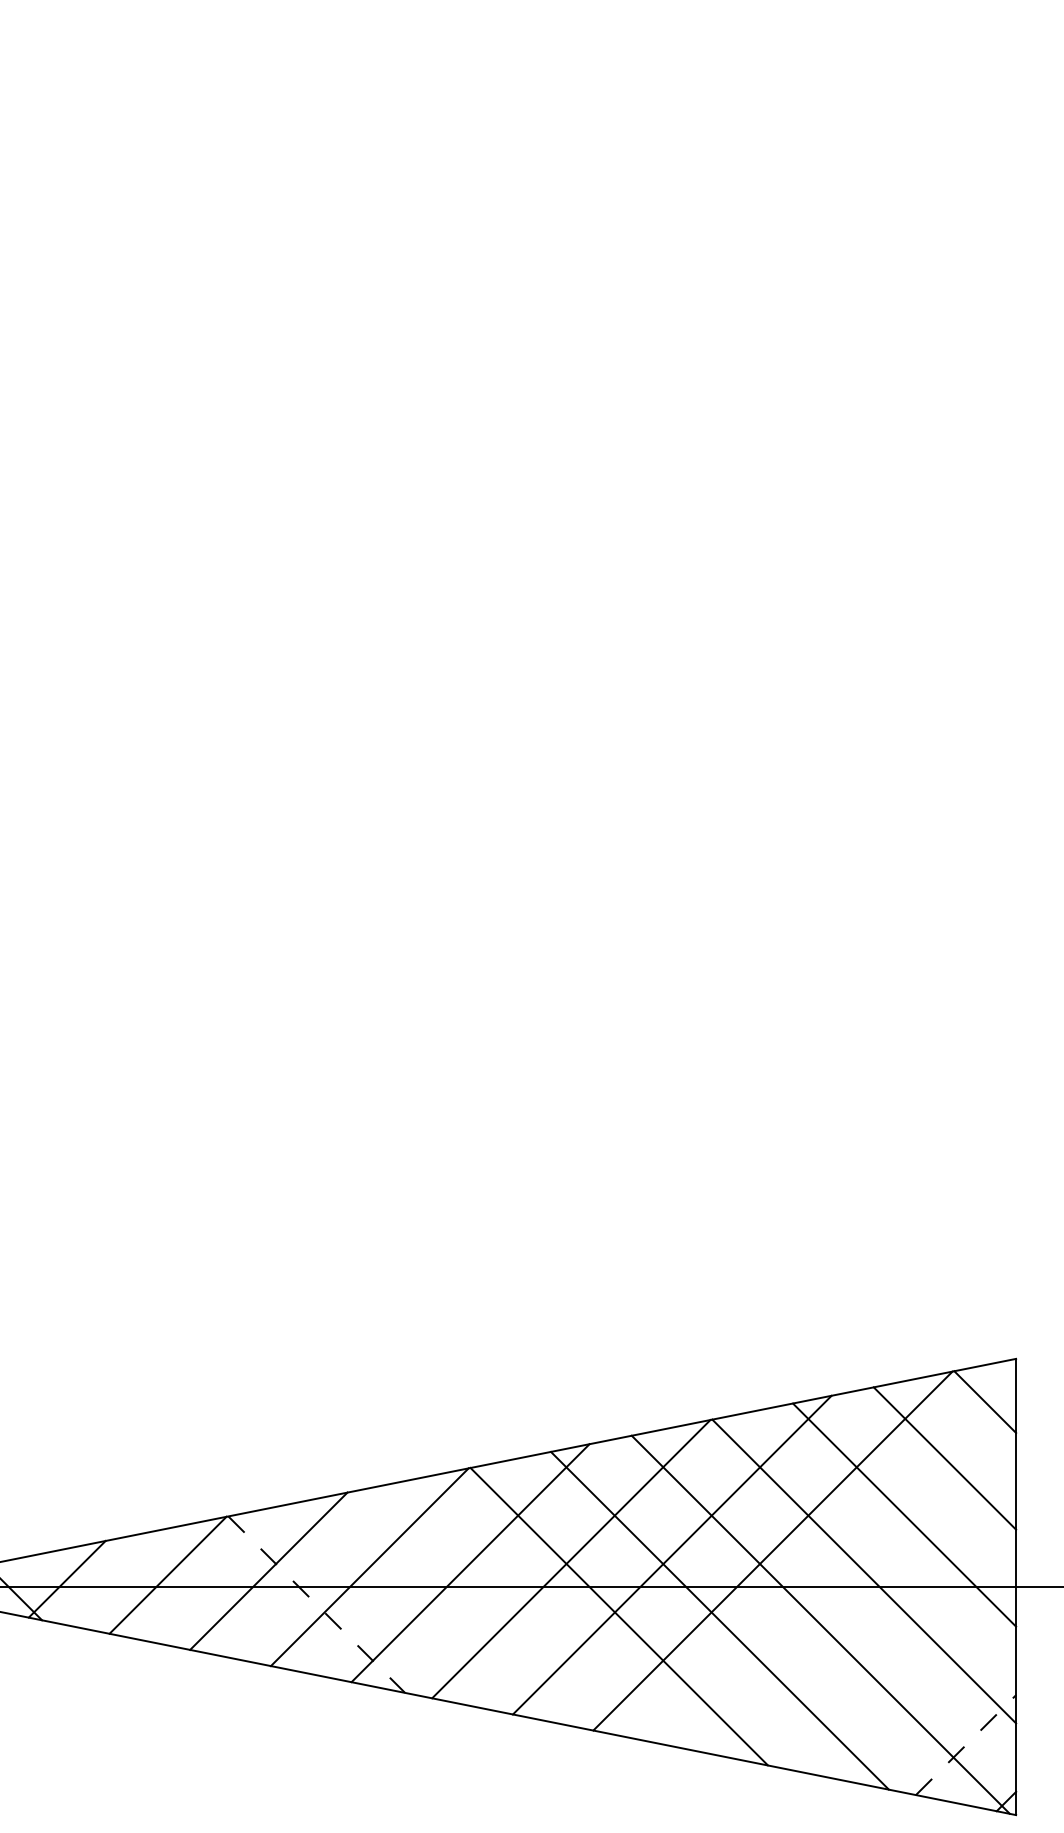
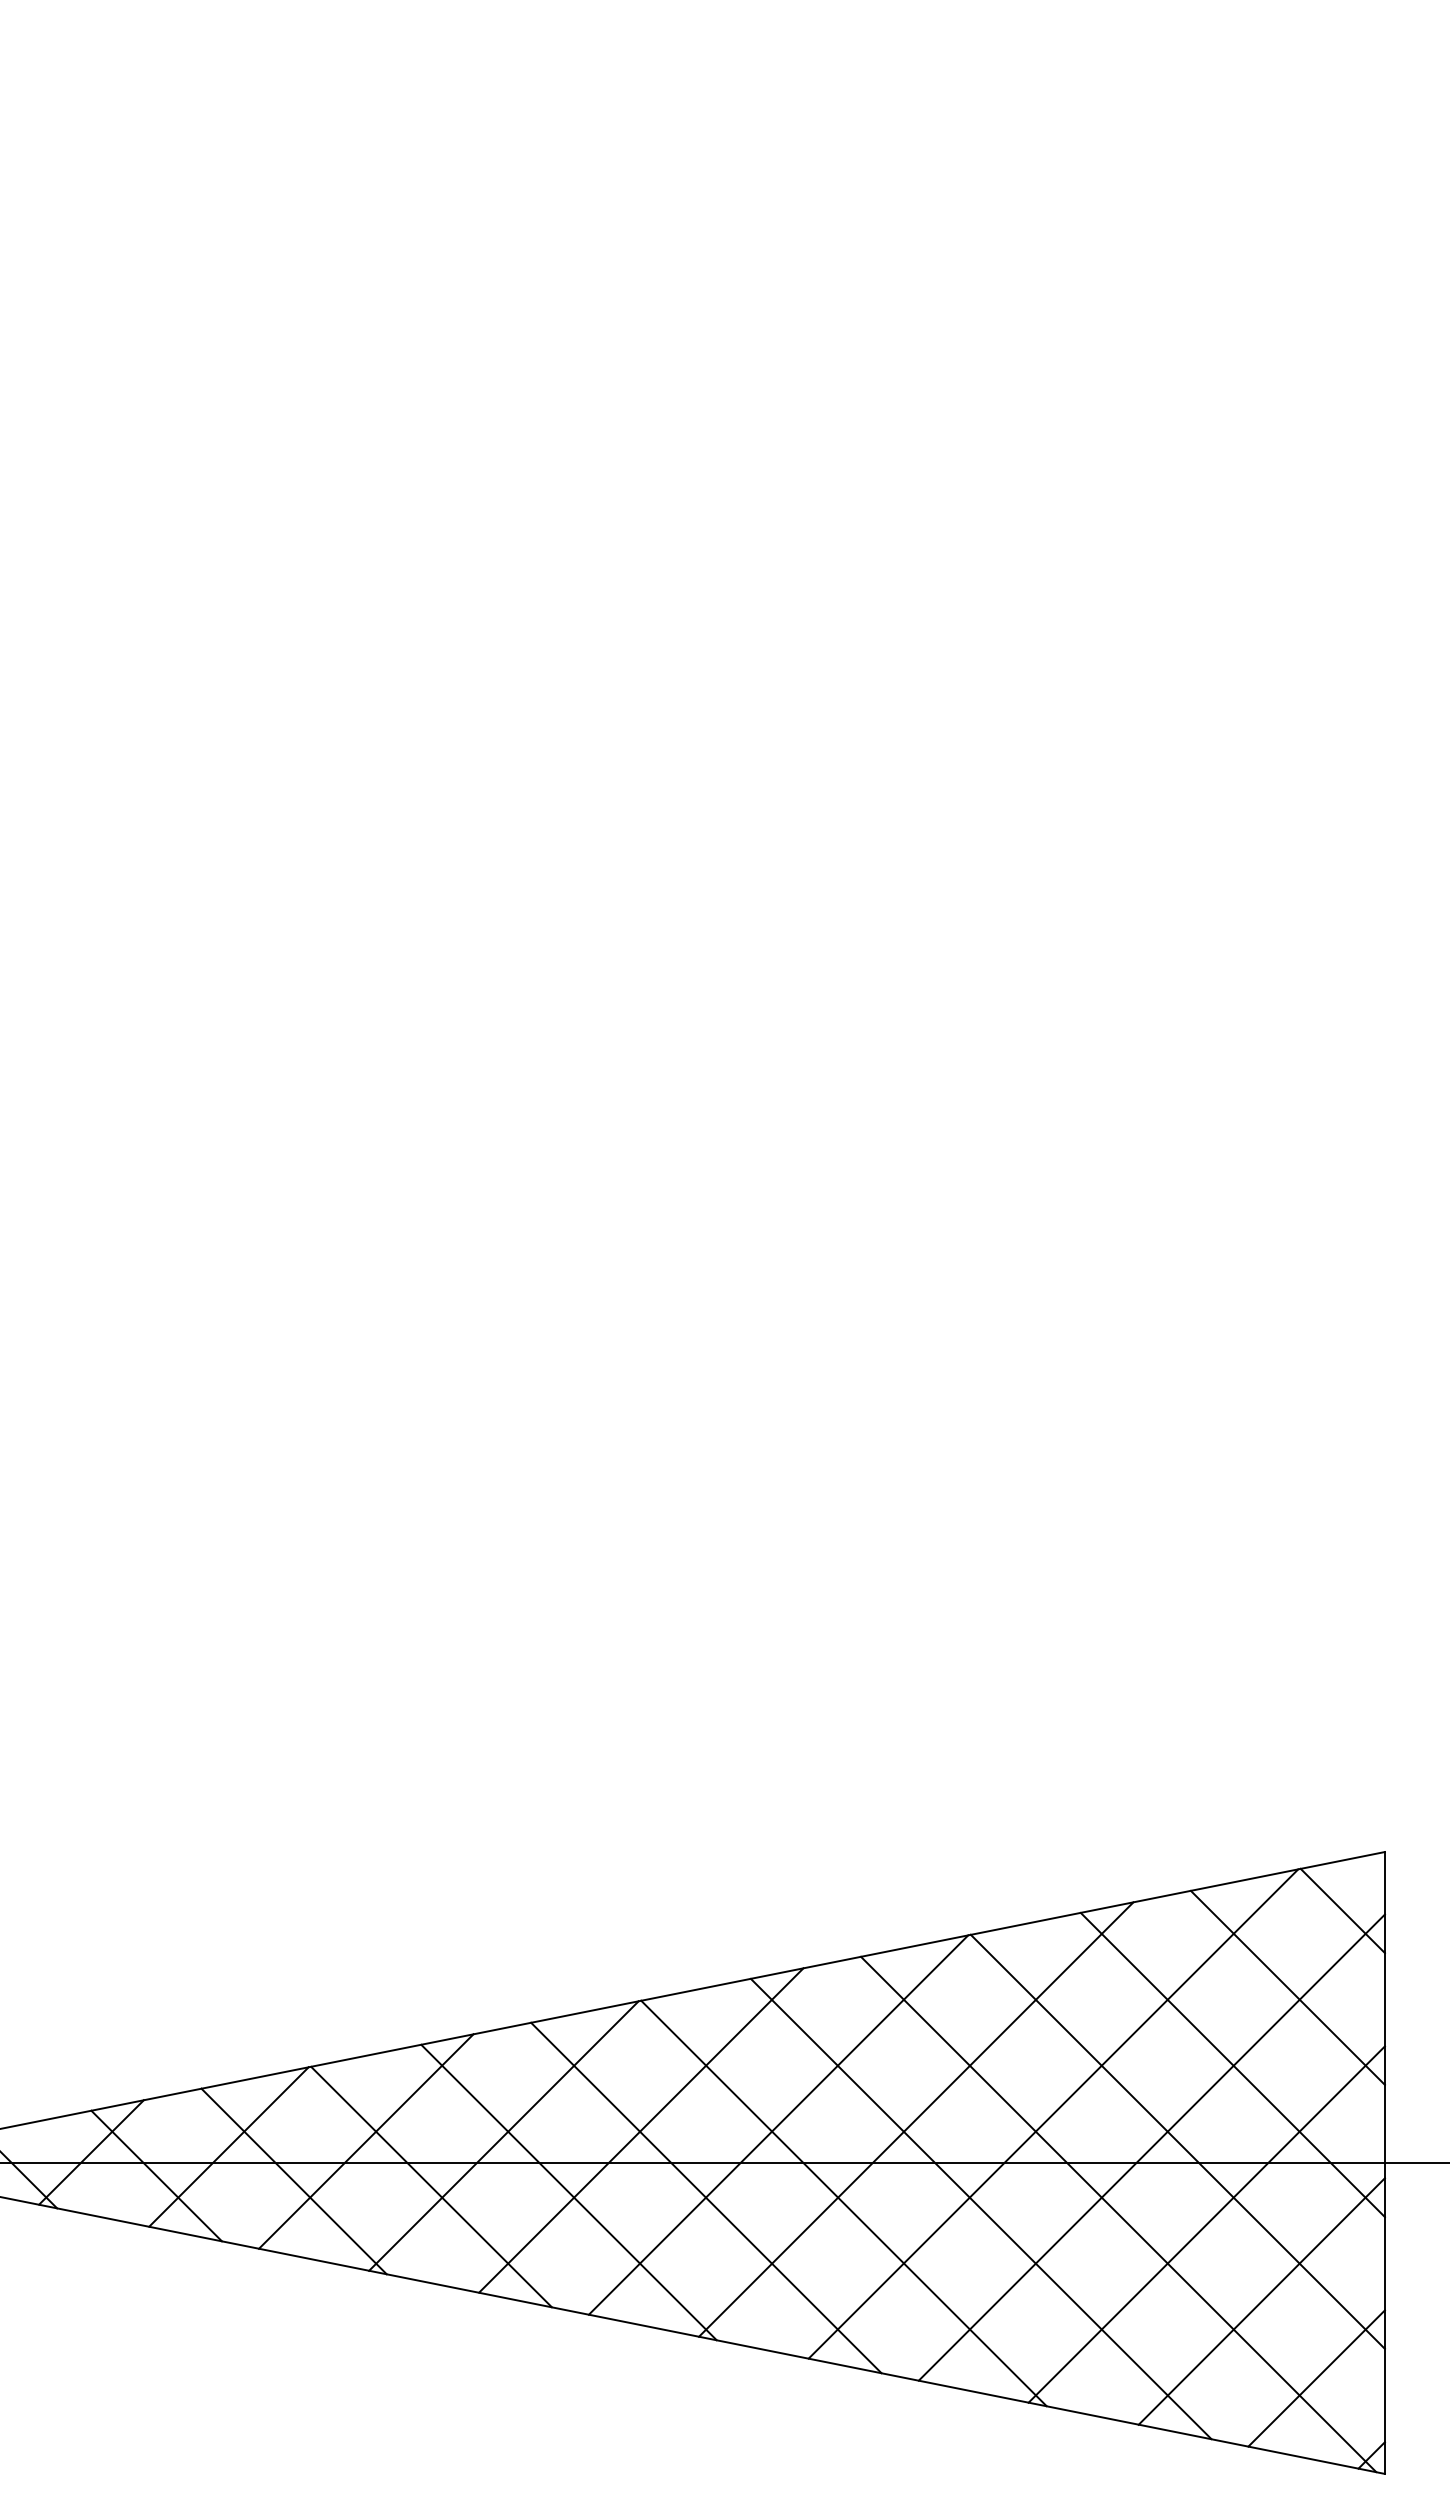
line: (844, 1575) -> (1151, 2147), added
line: (114, 1596) -> (156, 2175), added
line: (215, 1600) -> (293, 2181), added
line: (316, 1604) -> (431, 2187), dashed -> solid
line: (417, 1608) -> (568, 2192), added
line: (518, 1612) -> (706, 2197), added
line: (885, 1632) -> (1206, 2224), added
line: (925, 1688) -> (1261, 2301), added
line: (966, 1745) -> (1317, 2378), dashed -> solid

